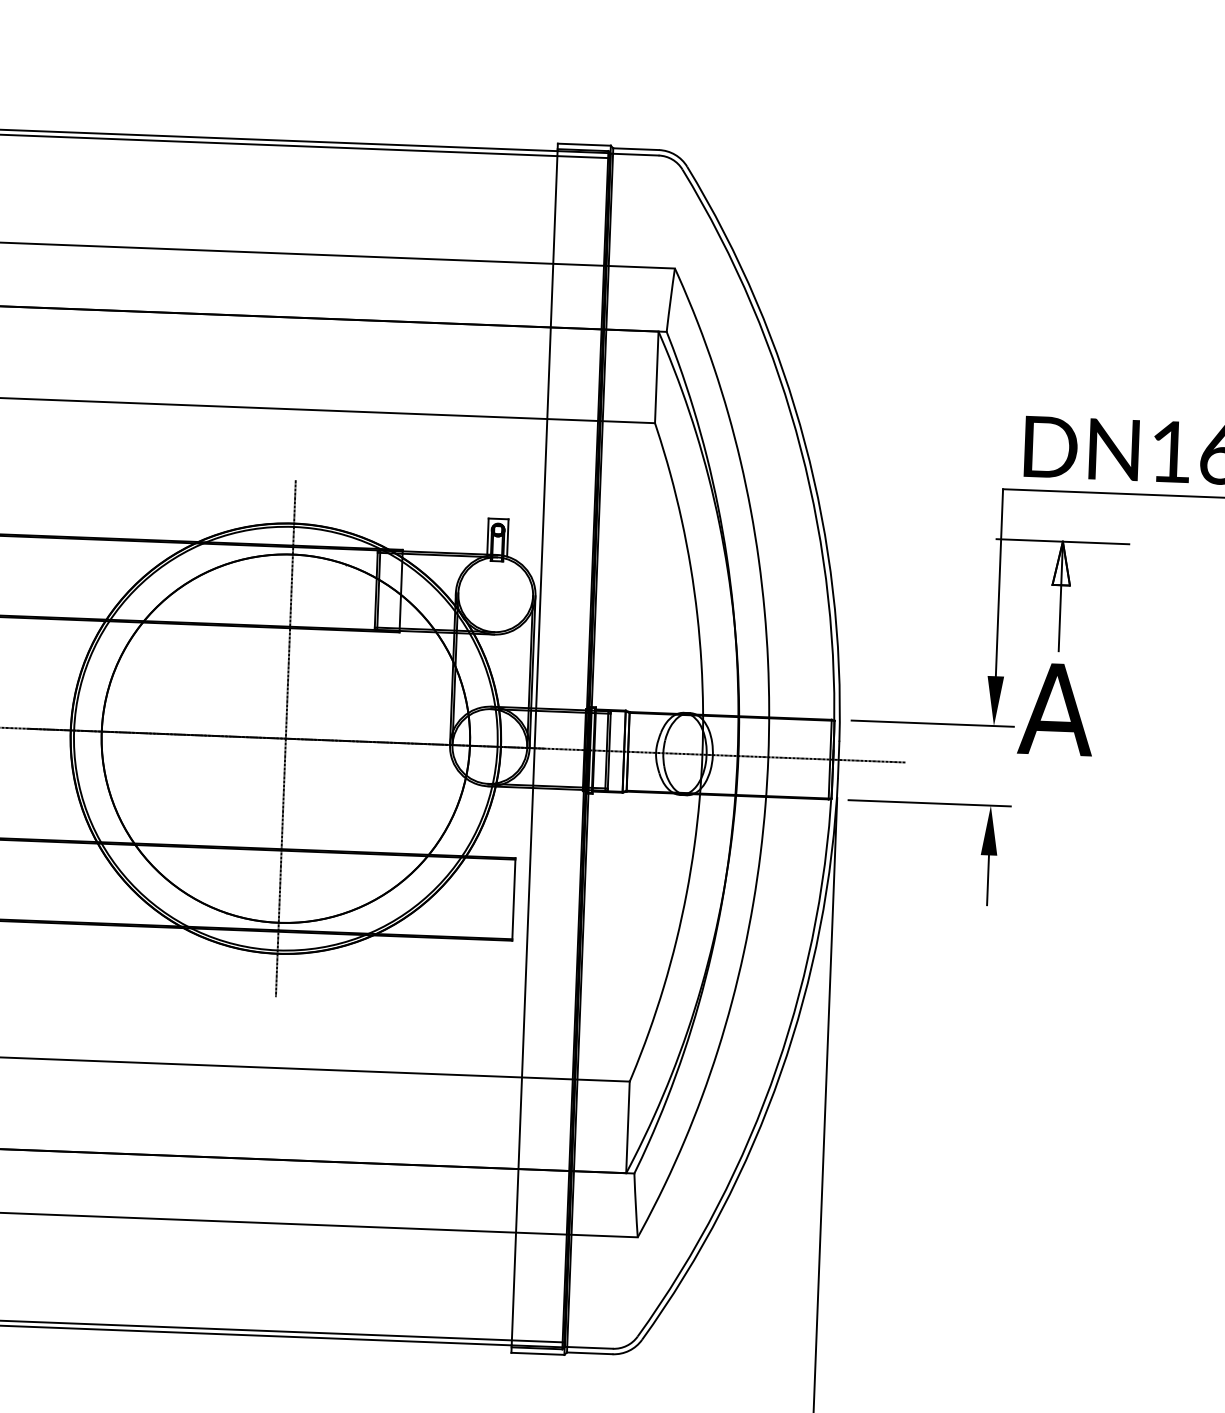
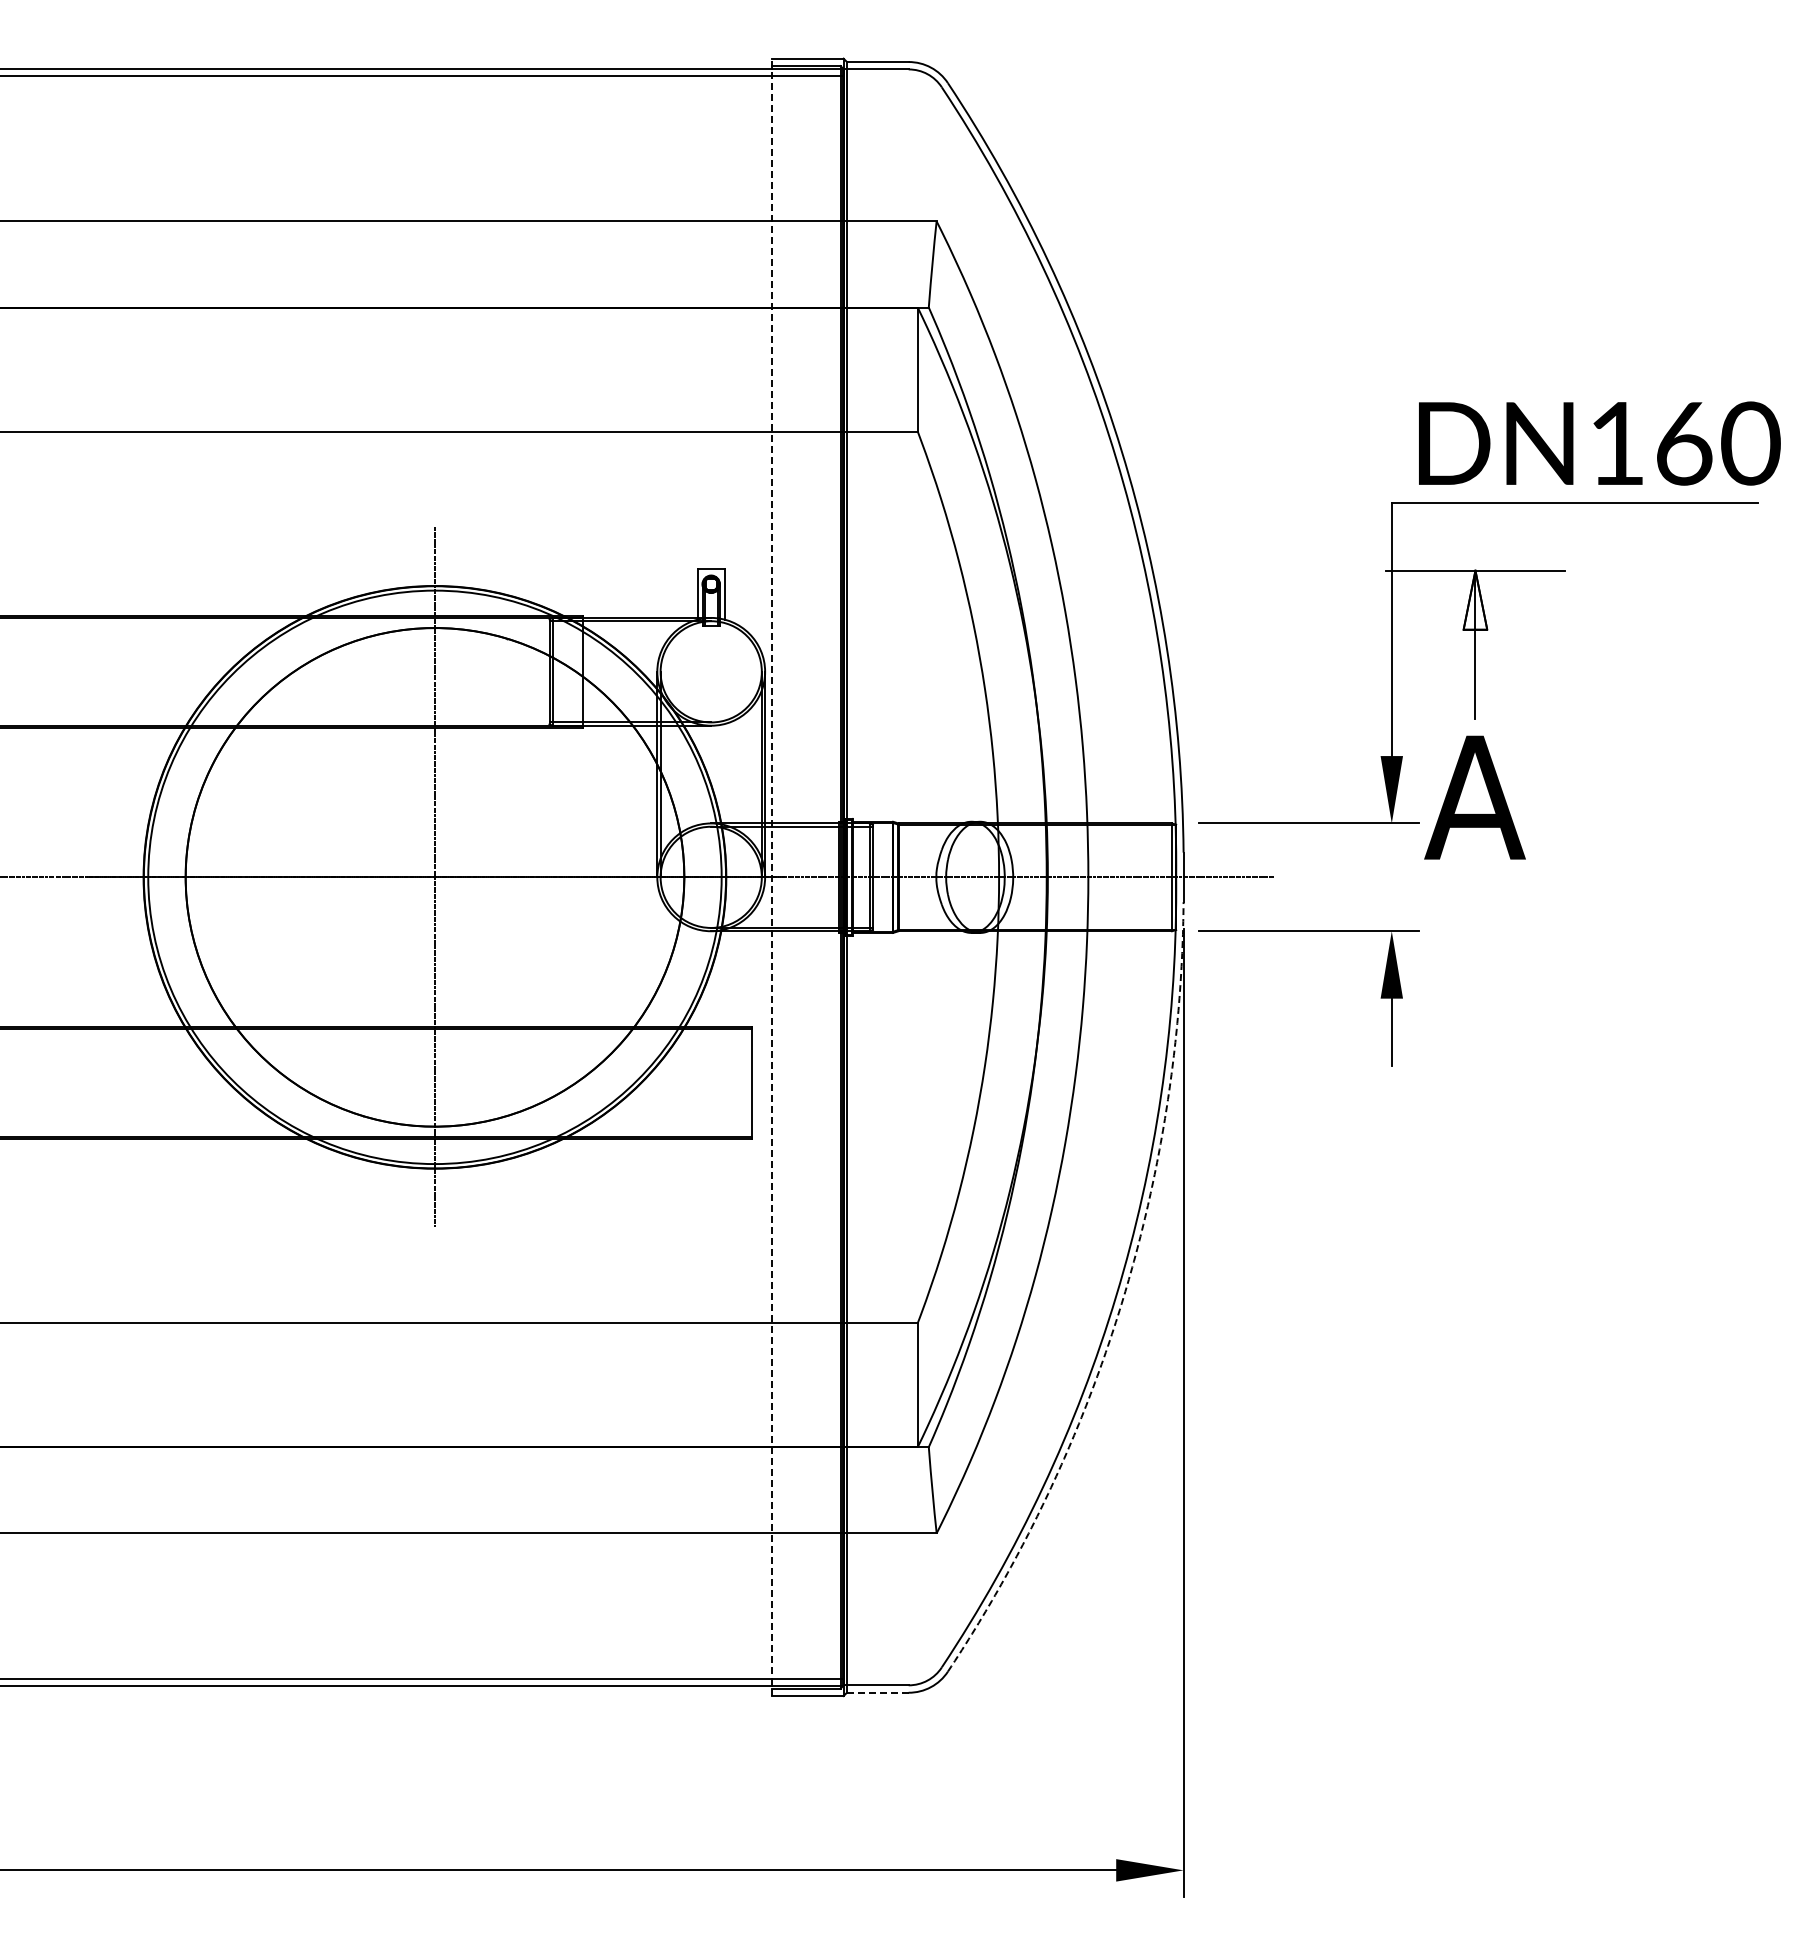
line: (534, 748) -> (771, 877), solid -> dashed
arc: (780, 1072) -> (1121, 1303), solid -> dashed
line: (589, 1353) -> (877, 1692), solid -> dashed

